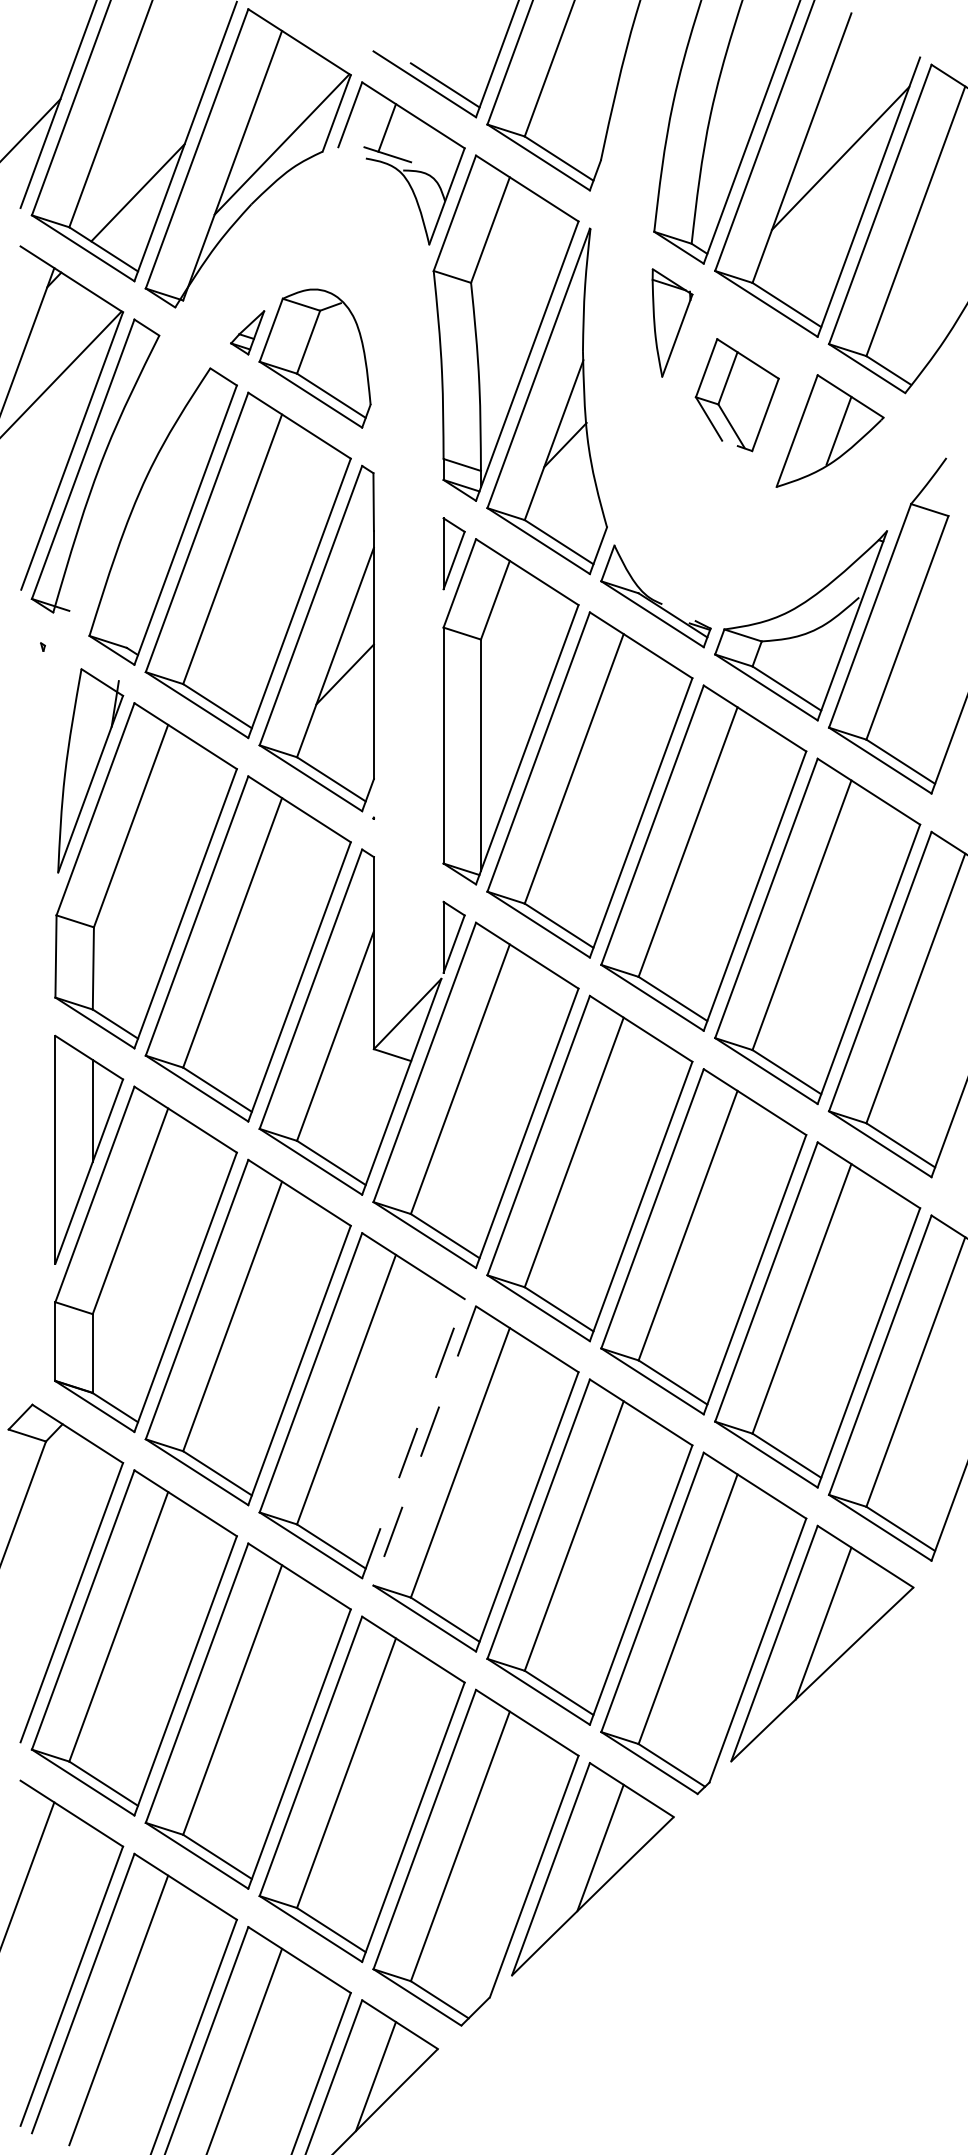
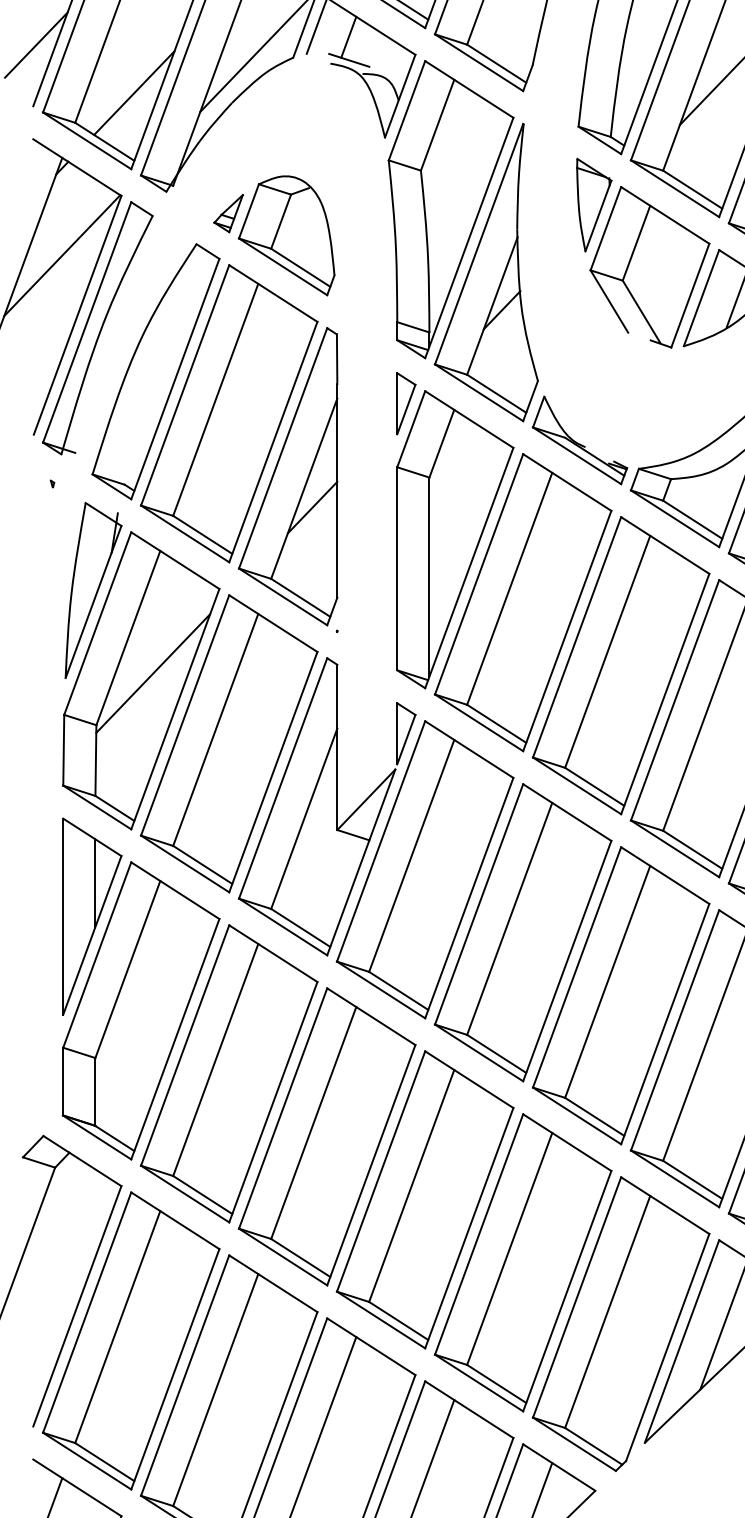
part: (737, 394) -> (650, 266), size x1.67
line: (159, 867) -> (152, 673), added
line: (413, 1438) -> (371, 1165), dashed -> solid
line: (424, 1446) -> (380, 1171), dashed -> solid

